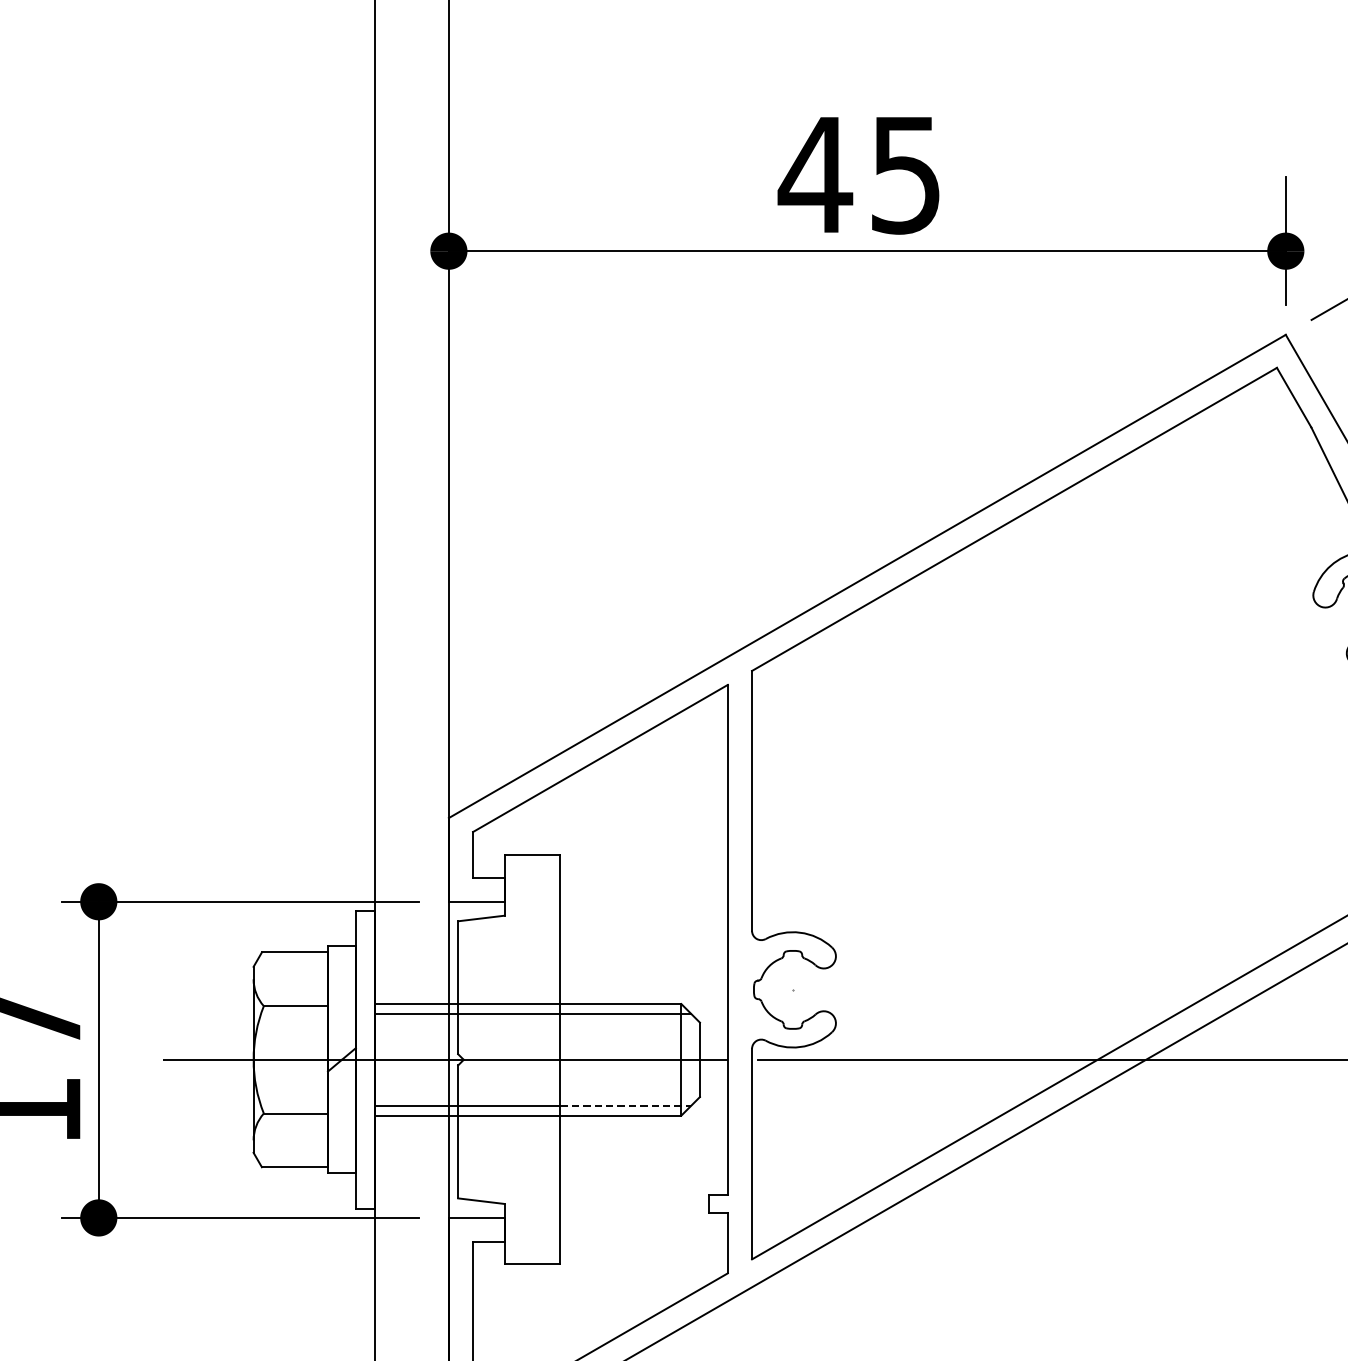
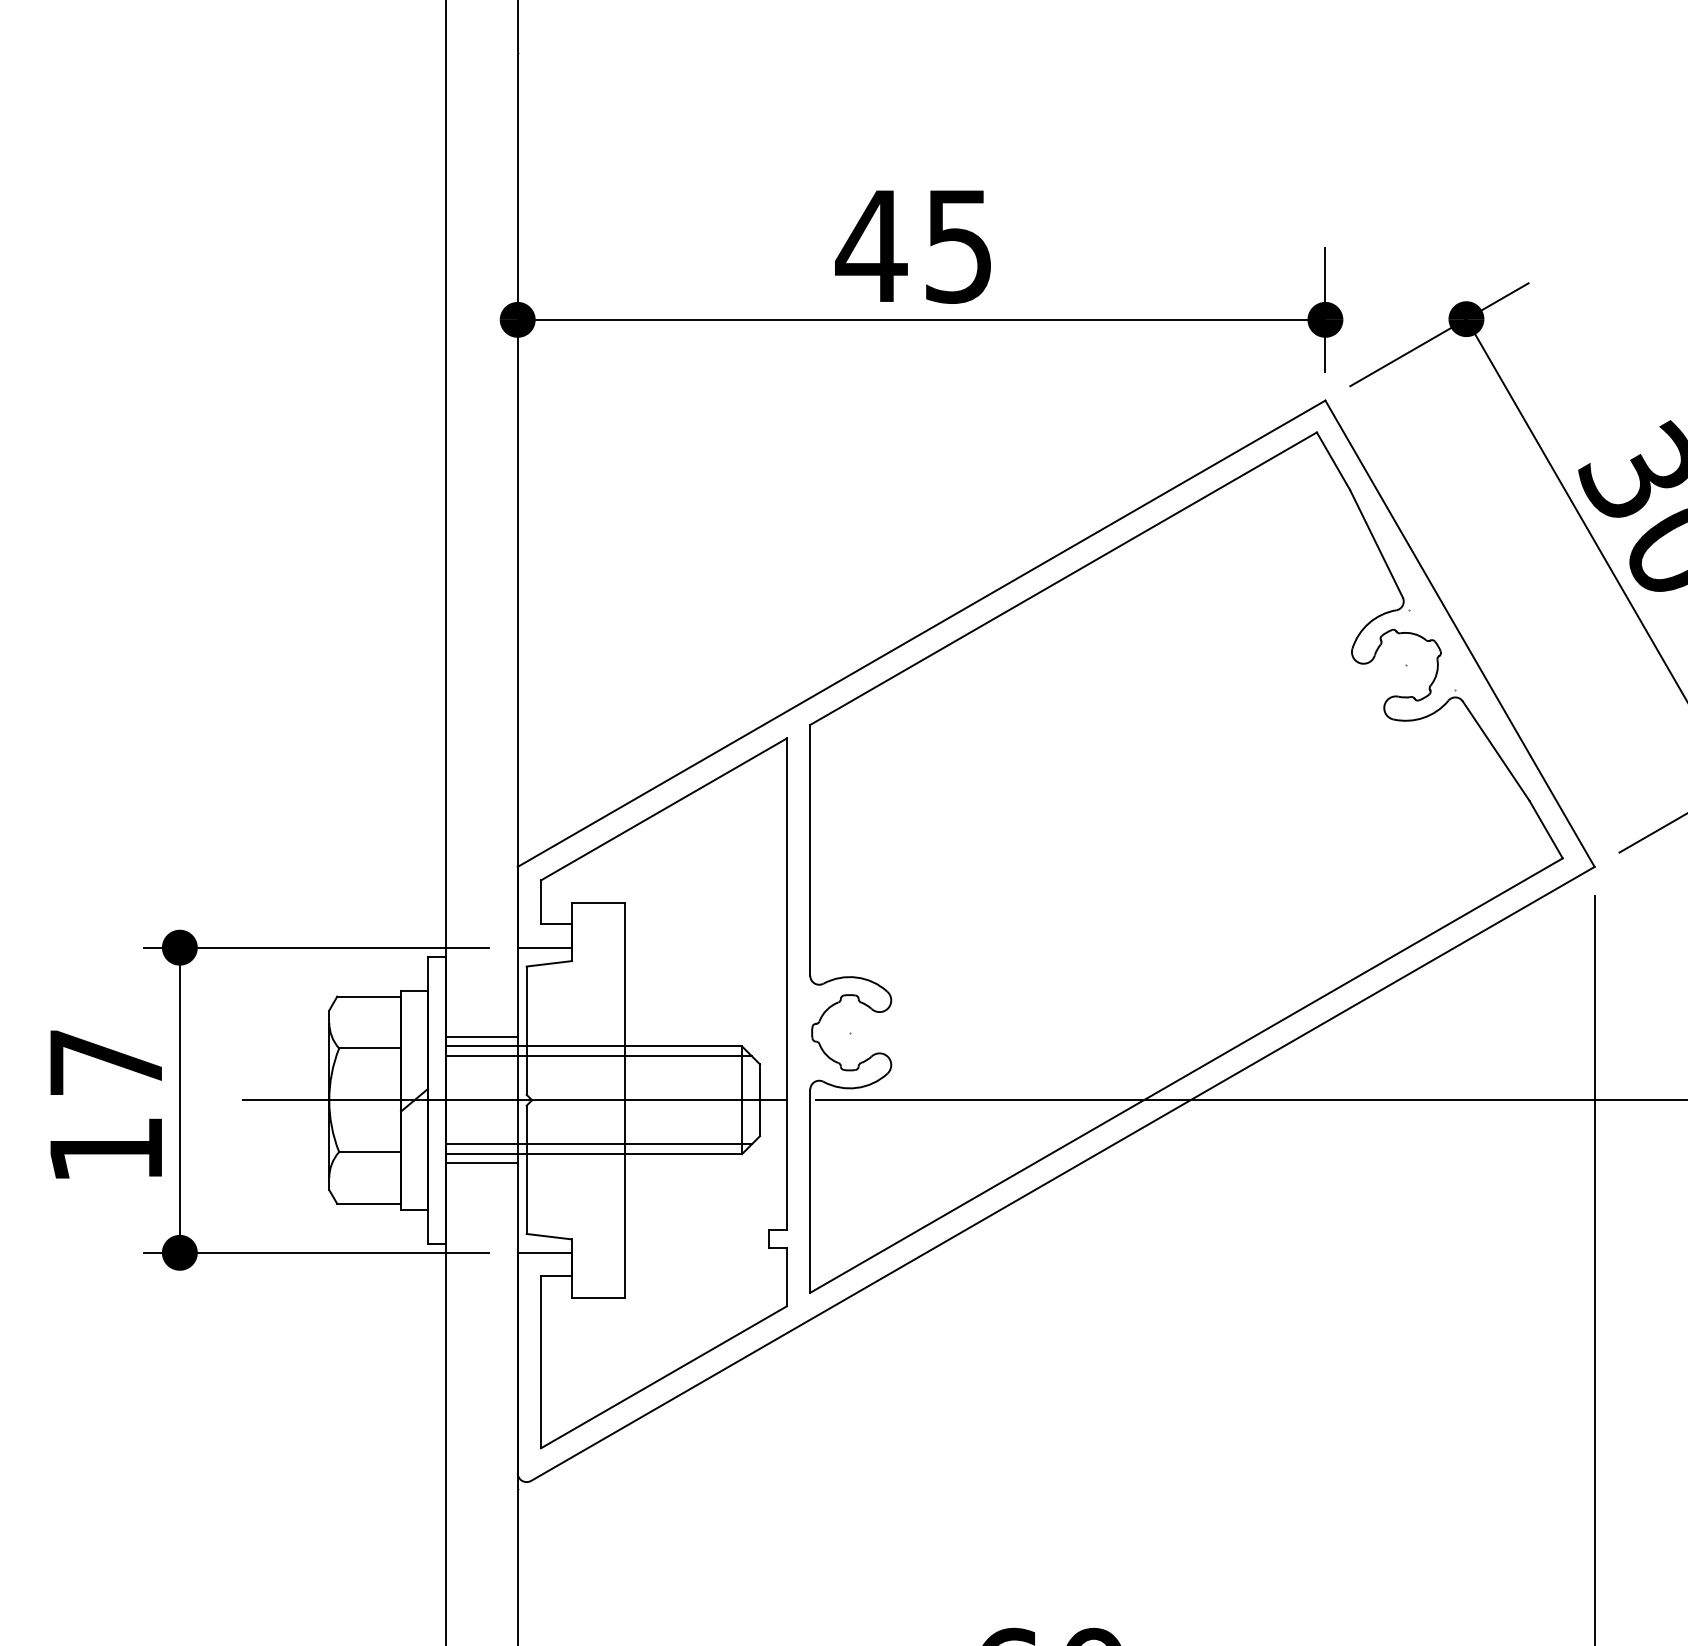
line: (411, 994) -> (481, 1037), added
line: (626, 1105) -> (689, 1144), dashed -> solid
line: (411, 1125) -> (481, 1163), added

